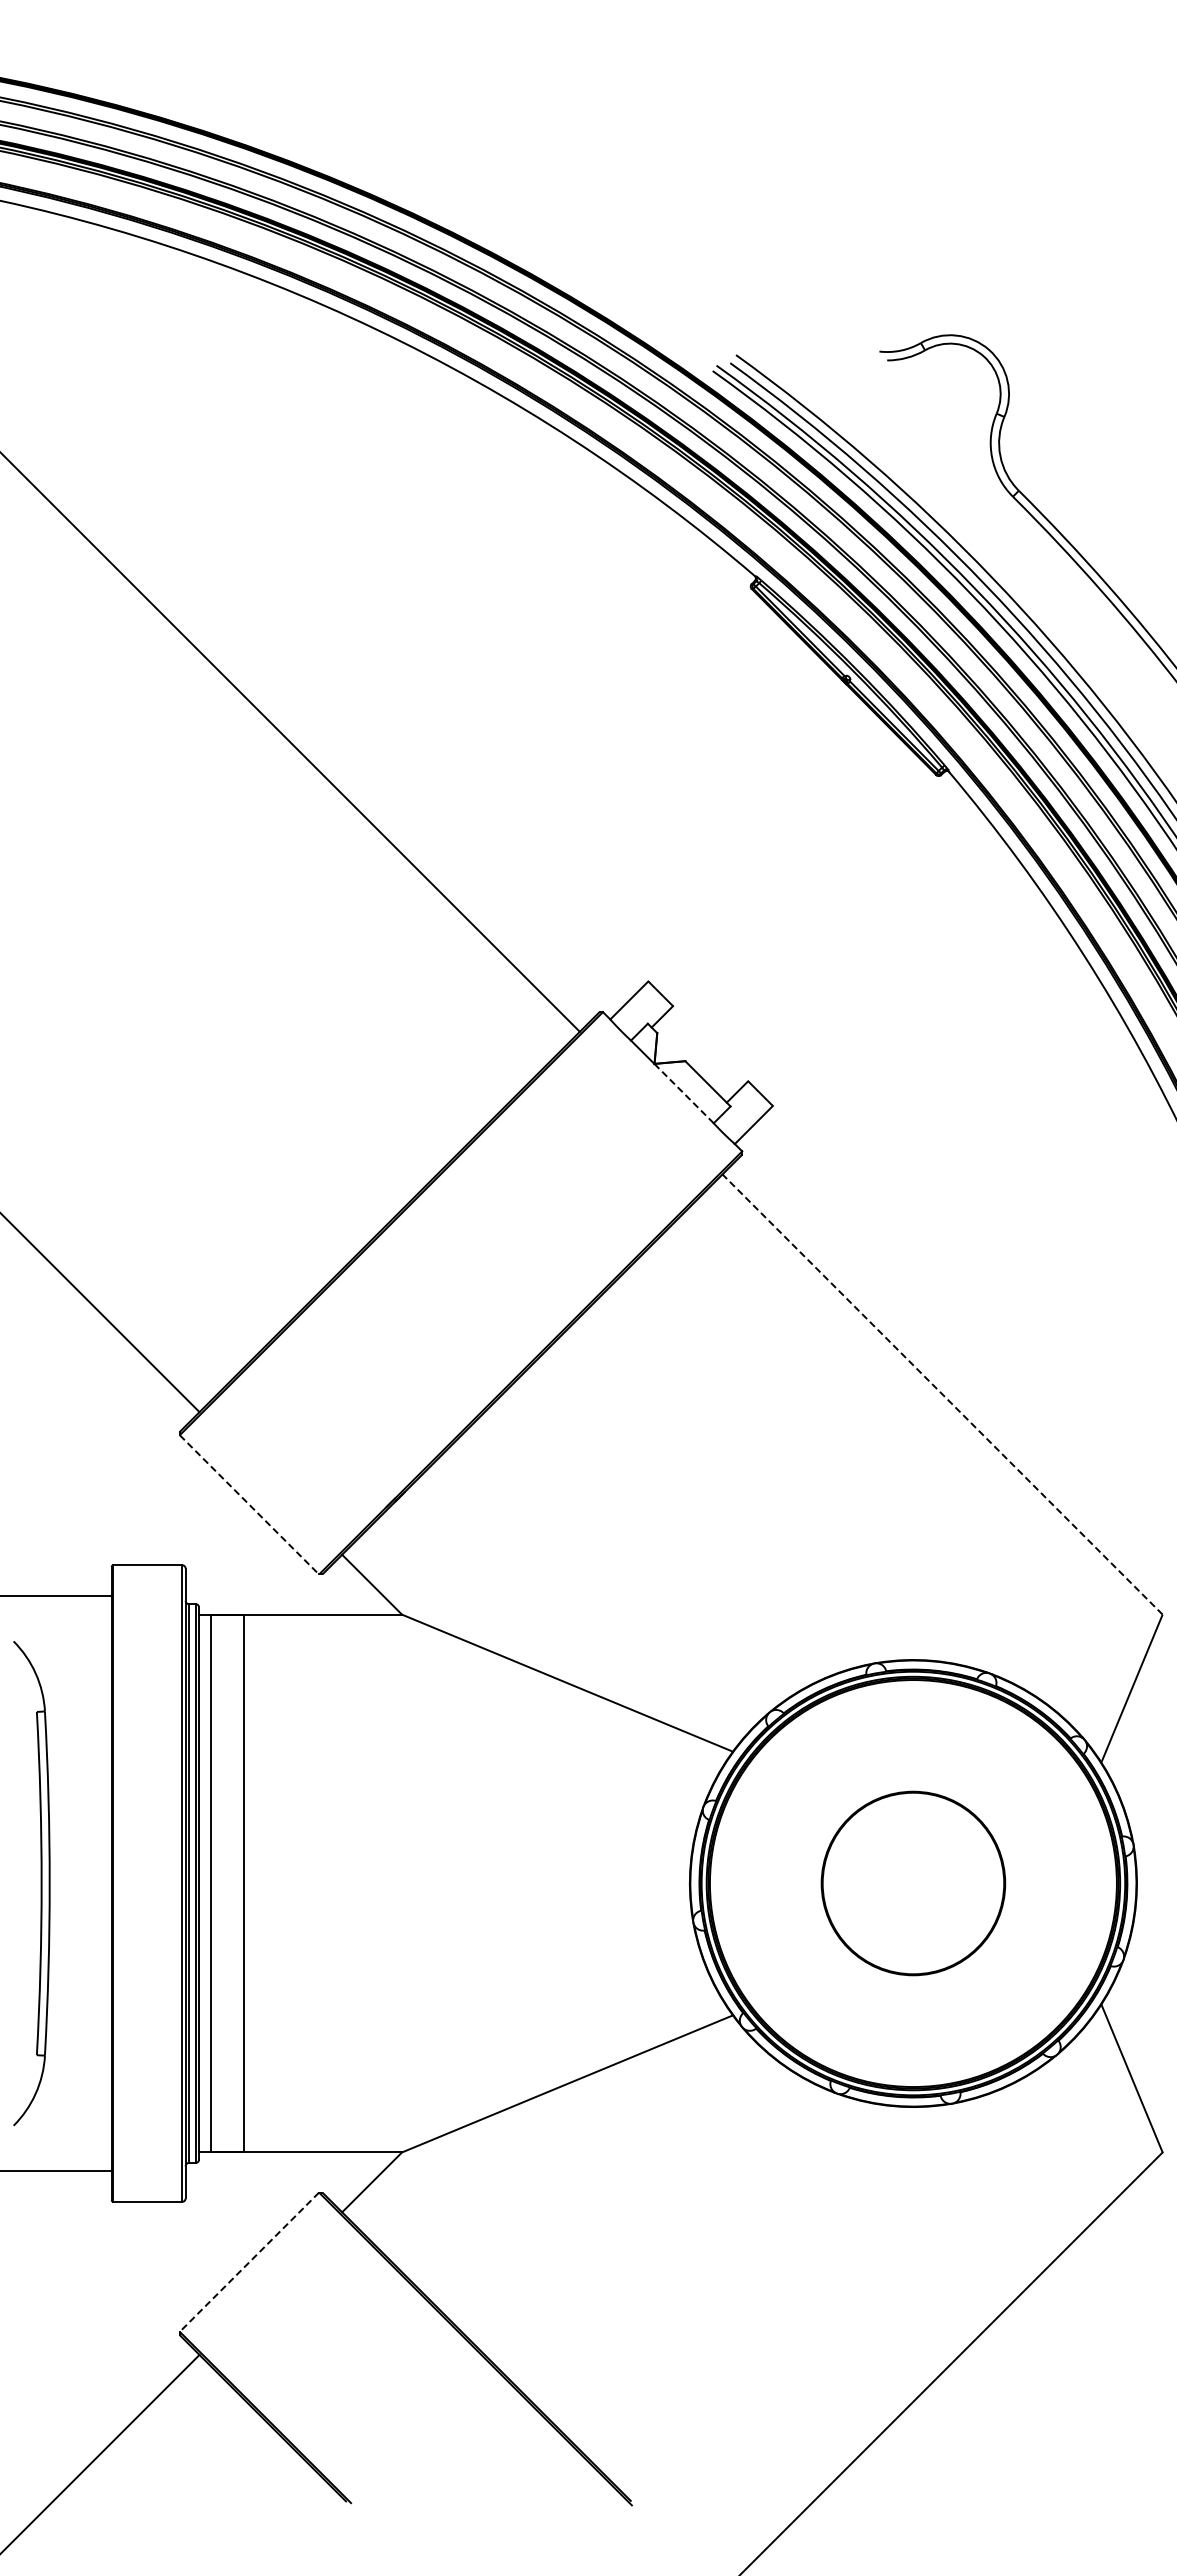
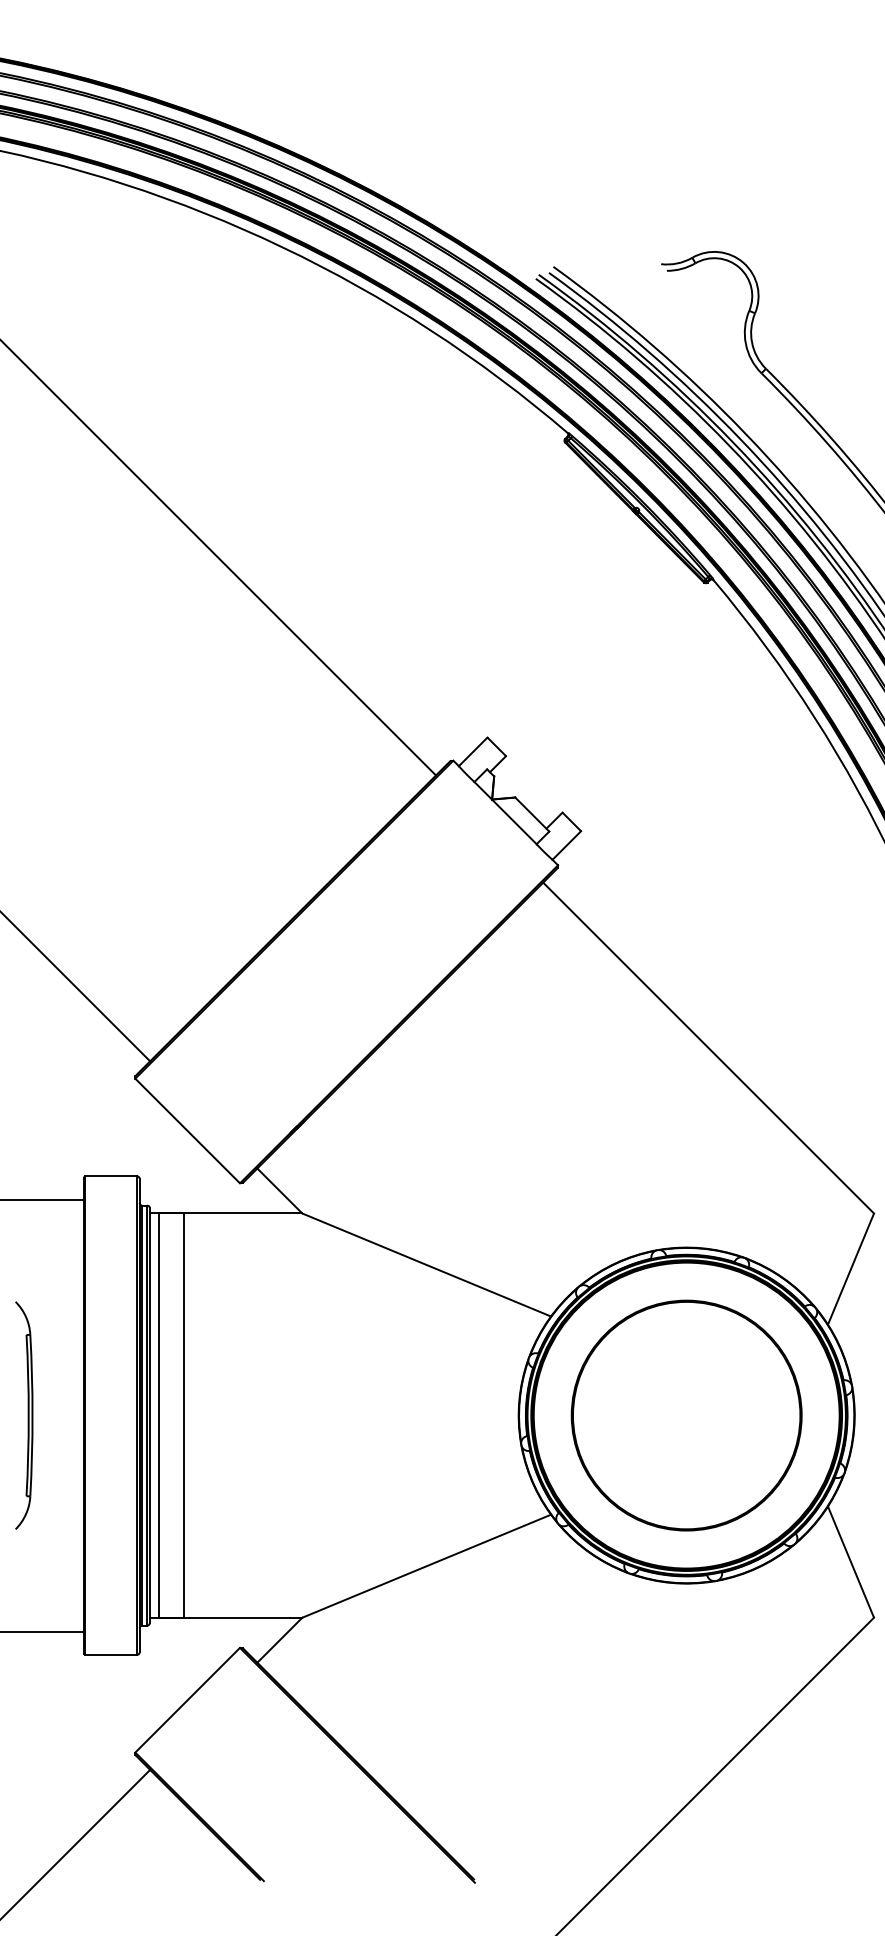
line: (684, 1093) -> (514, 821), dashed -> solid
line: (942, 1394) -> (708, 1048), dashed -> solid
line: (249, 1505) -> (187, 1131), dashed -> solid
part: (31, 1883) -> (23, 1415), size x0.62
part: (913, 1883) -> (686, 1415), size x1.67
line: (249, 2262) -> (187, 1700), dashed -> solid

